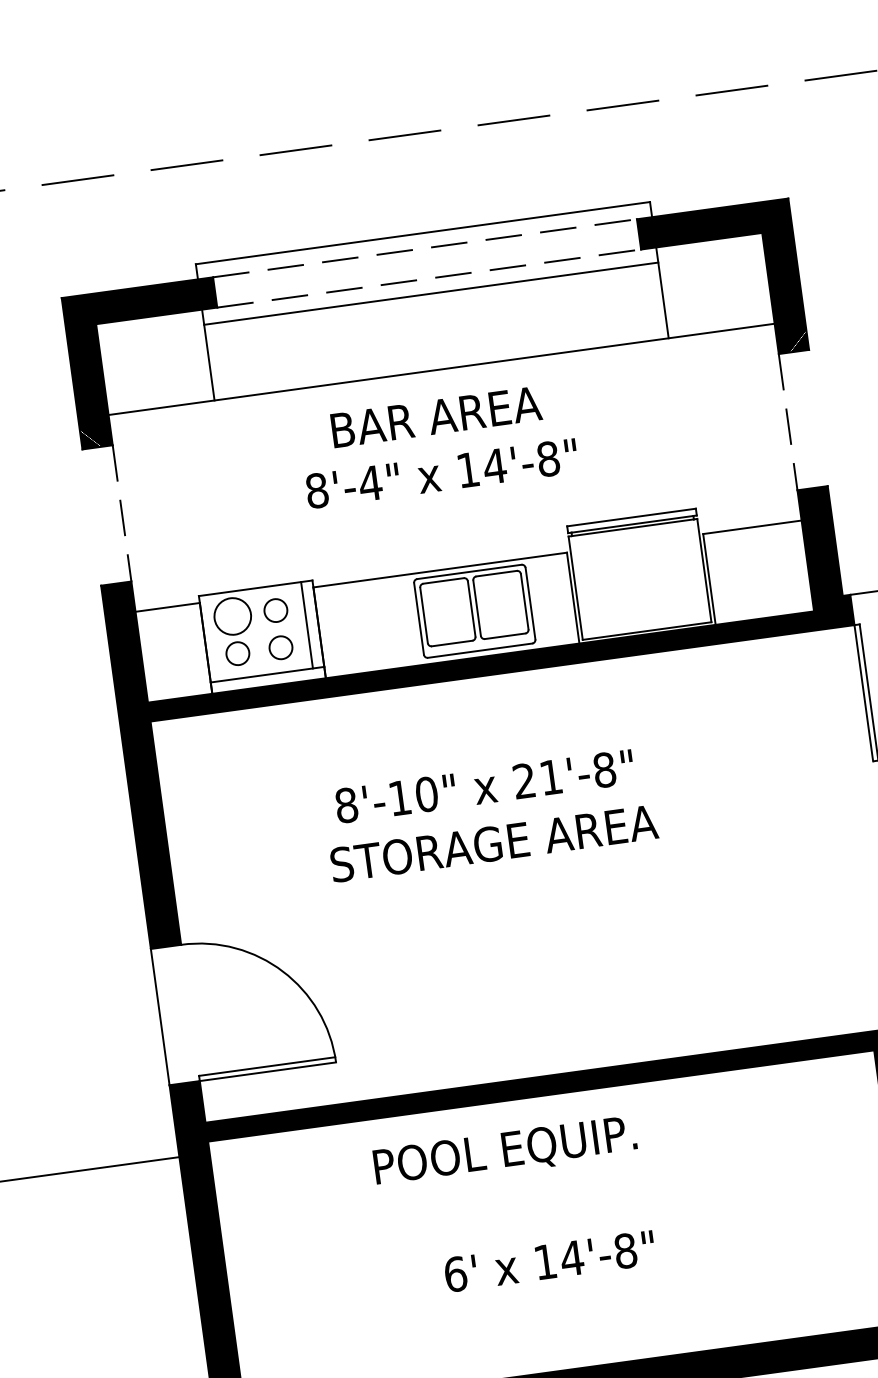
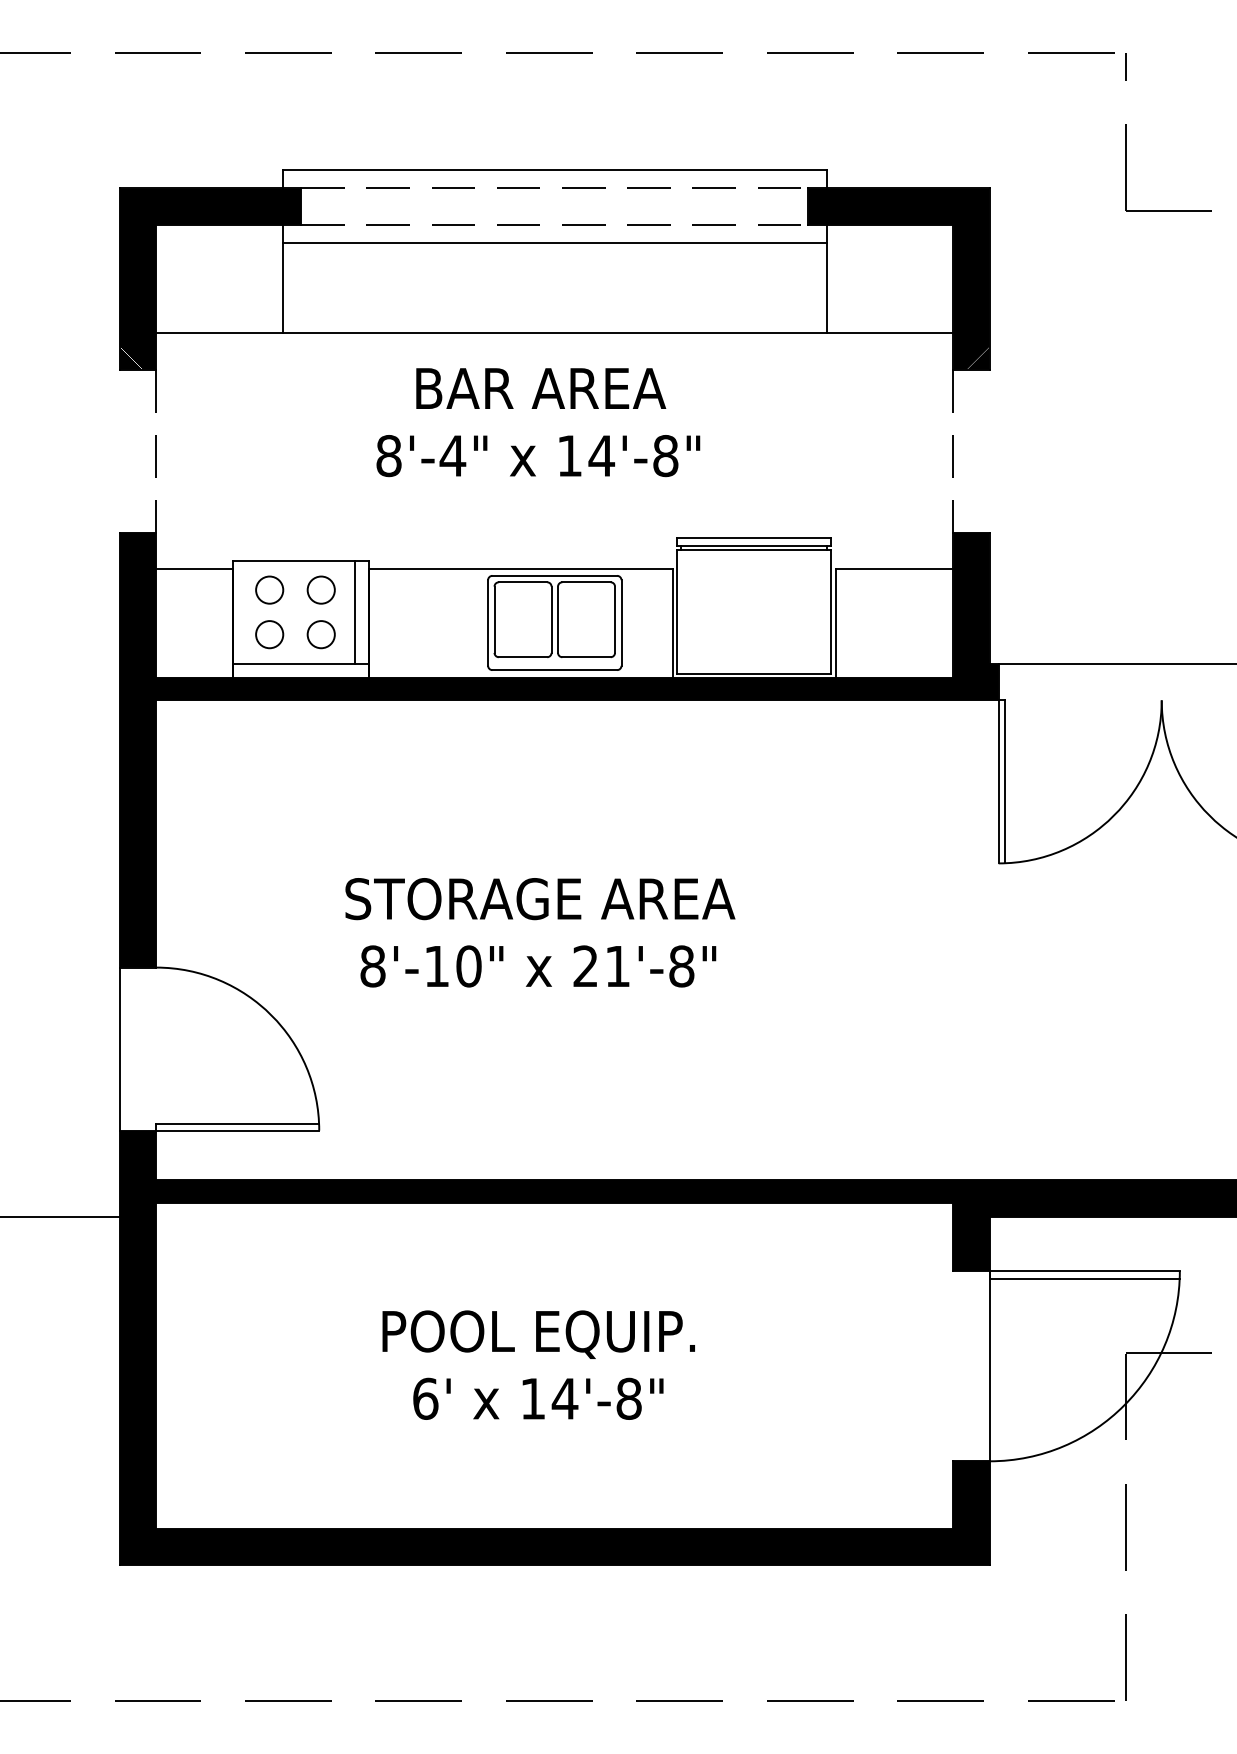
circle: (232, 615) -> (269, 589), size x0.62
text: (484, 786) -> (538, 966), moved
text: (505, 1152) -> (538, 1334), moved

